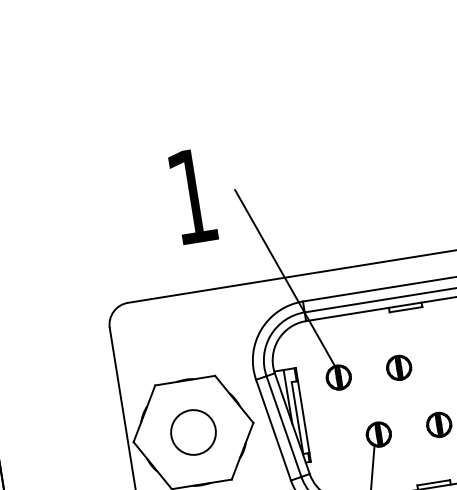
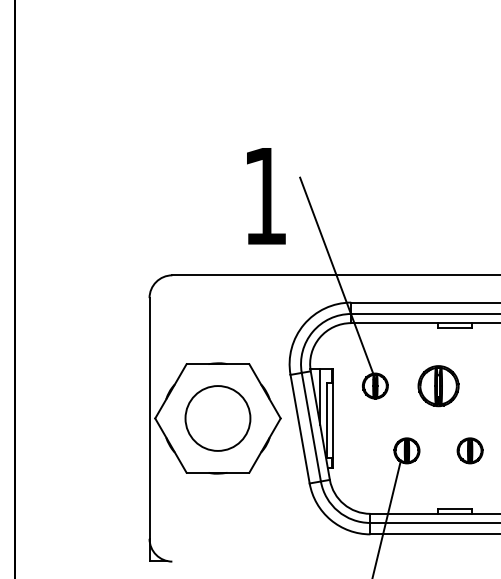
text: (193, 196) -> (266, 196), moved
part: (398, 367) -> (438, 385), size x1.6
circle: (193, 432) -> (217, 418), size x1.4

